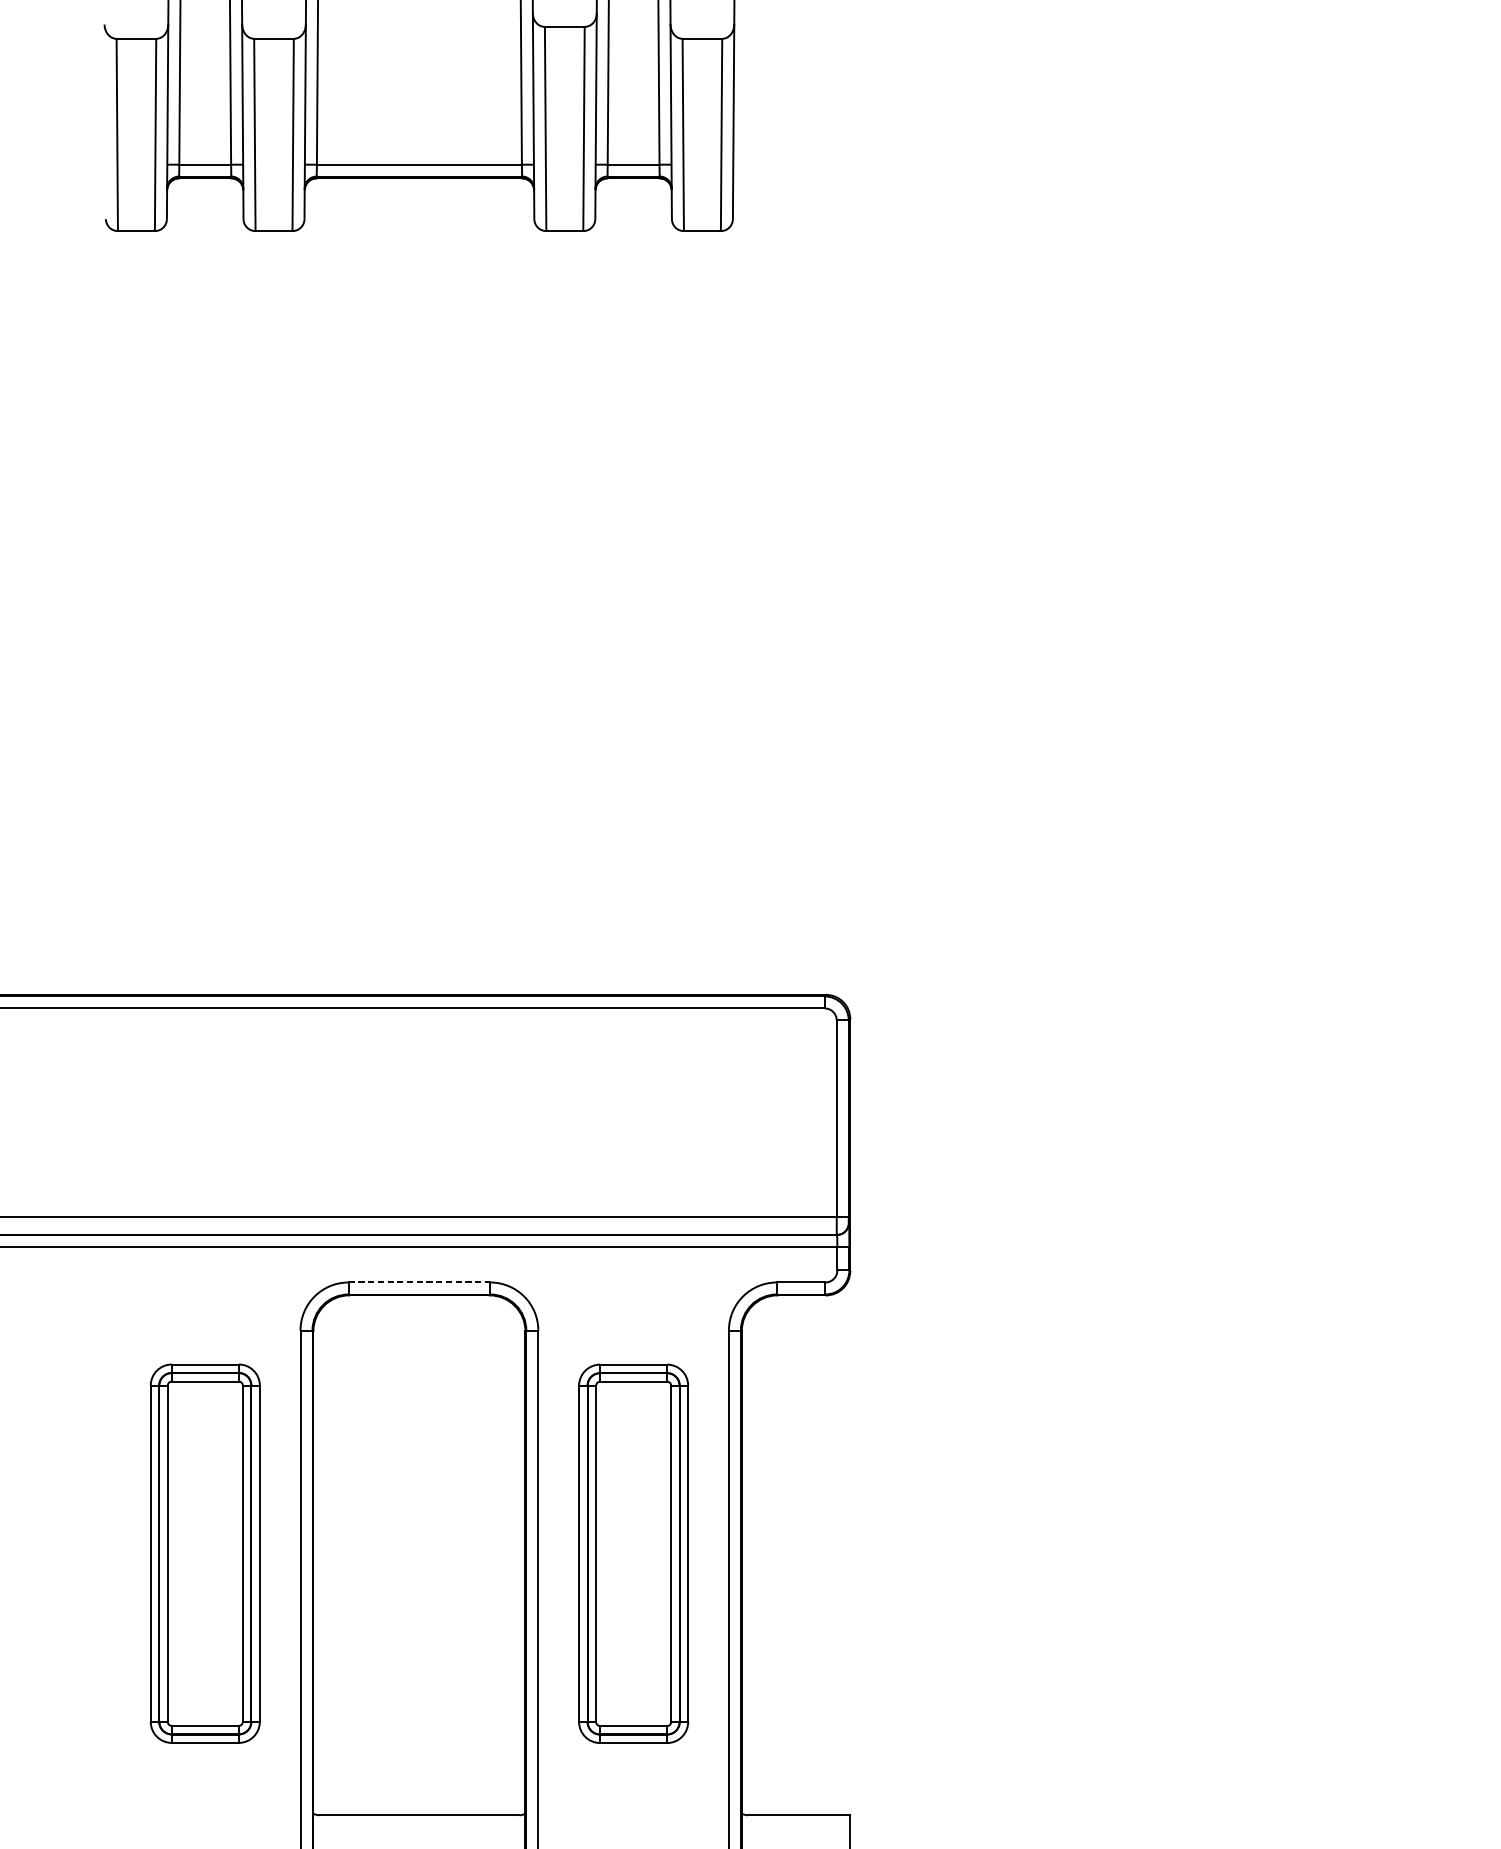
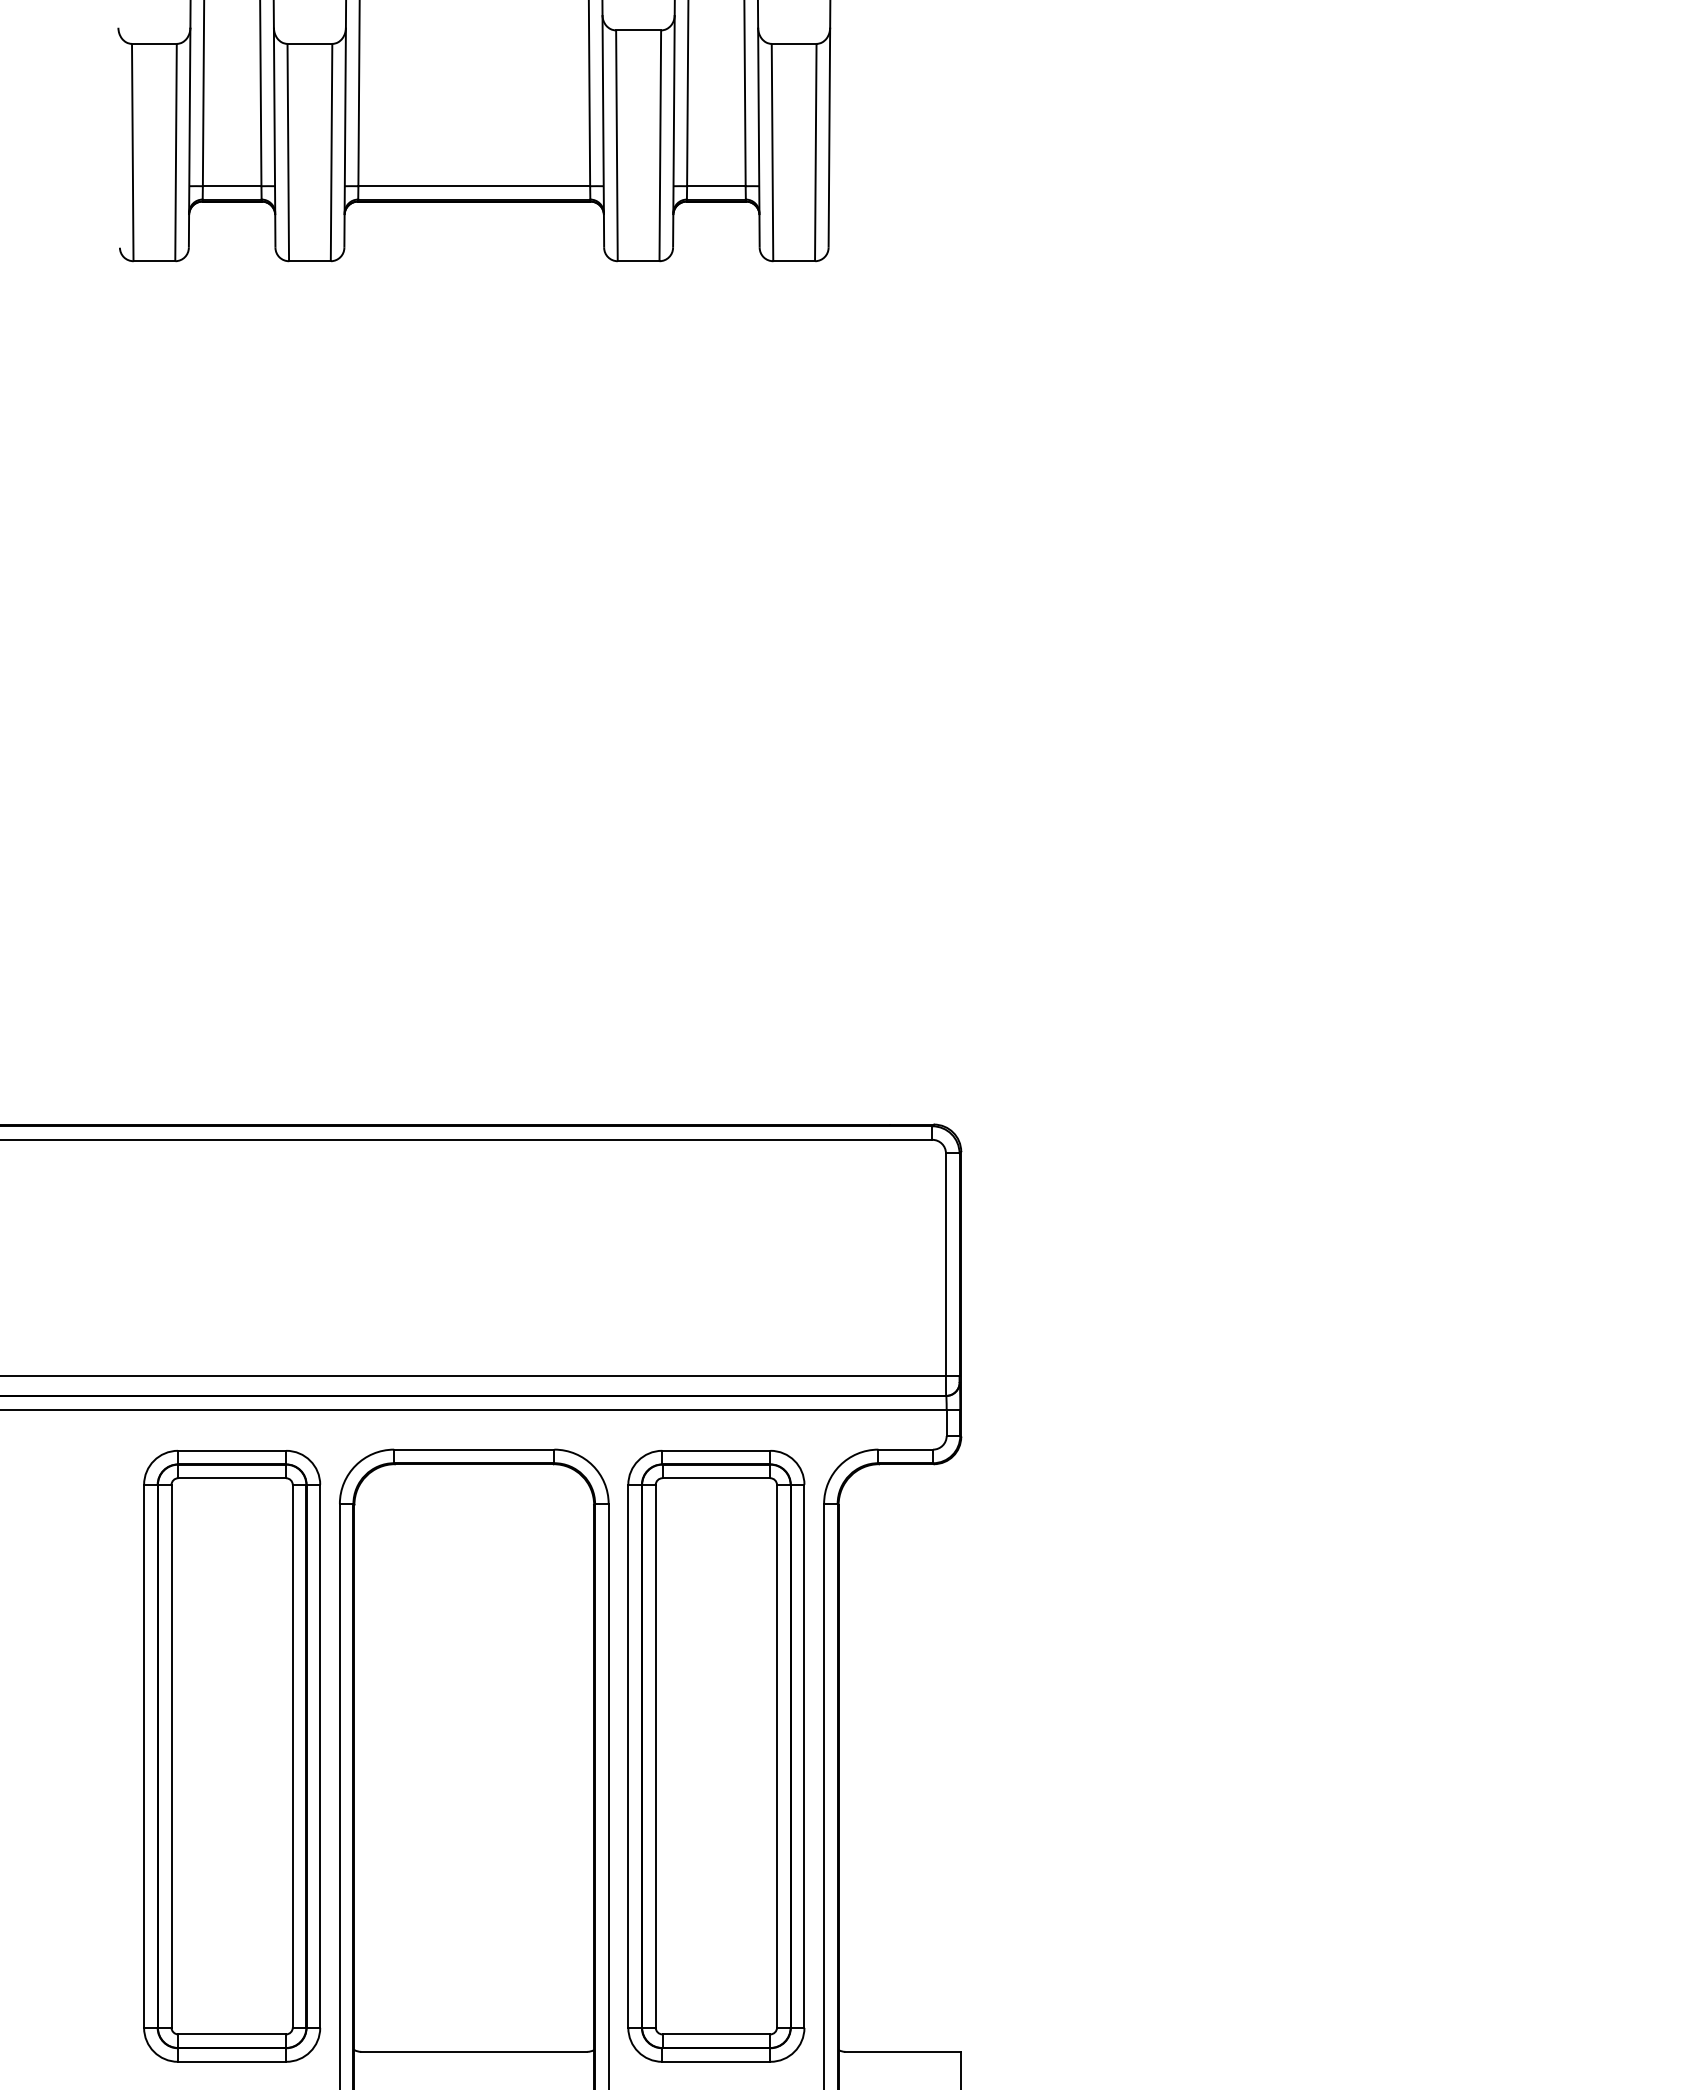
line: (419, 1282) -> (474, 1449), dashed -> solid
part: (205, 1553) -> (232, 1755), size x1.43
part: (633, 1553) -> (716, 1756), size x1.43

